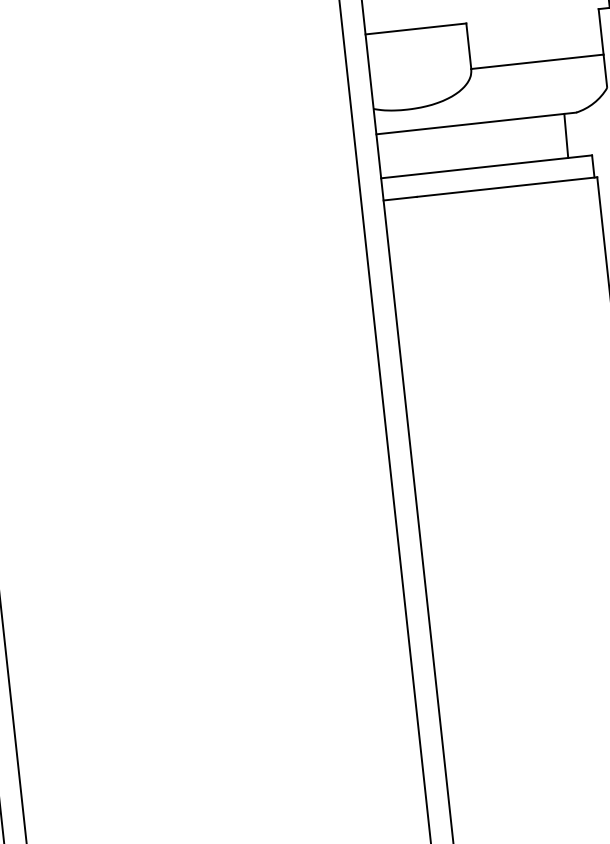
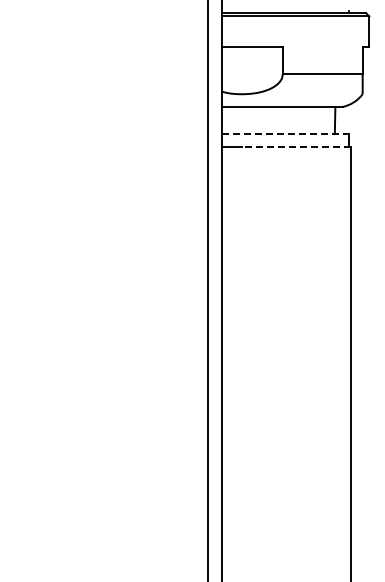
line: (486, 166) -> (285, 133), solid -> dashed
line: (505, 186) -> (295, 146), solid -> dashed

